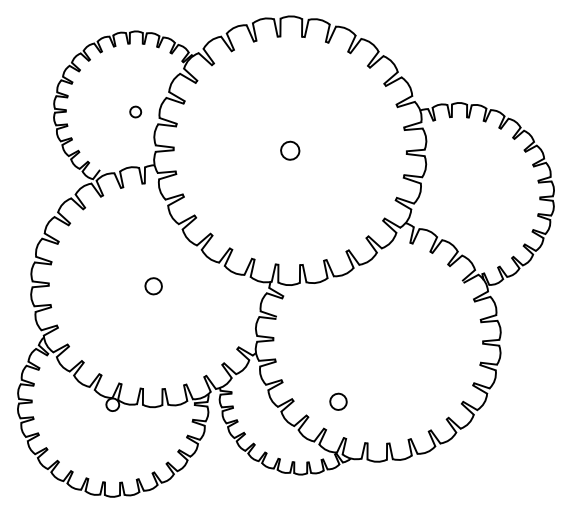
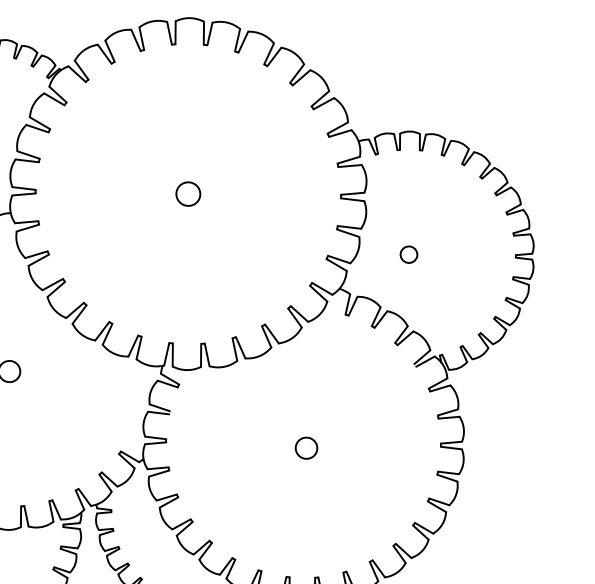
part: (458, 196) -> (408, 253), added
part: (338, 401) -> (306, 447), moved

